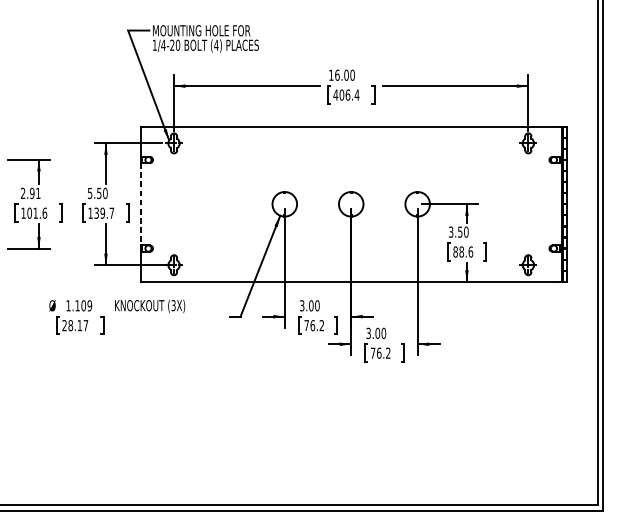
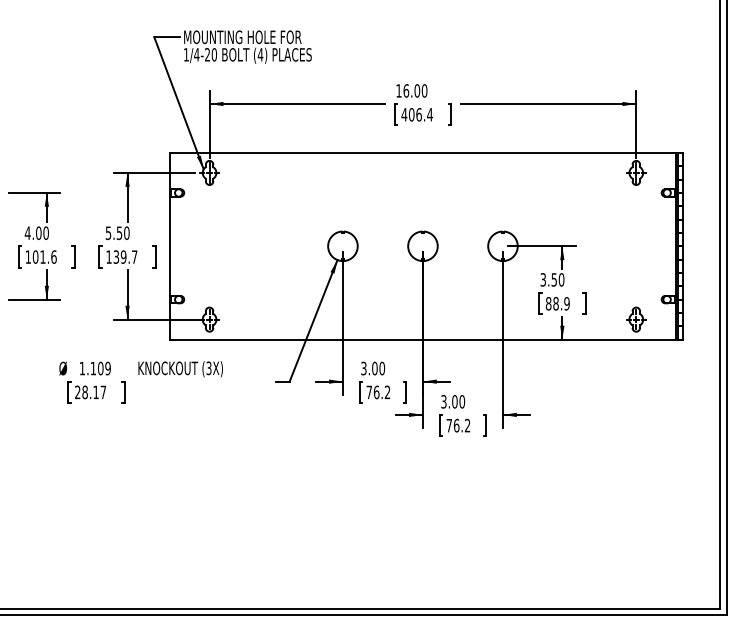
text: (30, 192) -> (36, 232), 2.91 -> 4.00
line: (140, 204) -> (169, 246), dashed -> solid
text: (470, 251) -> (566, 303), 88.6 -> 88.9

